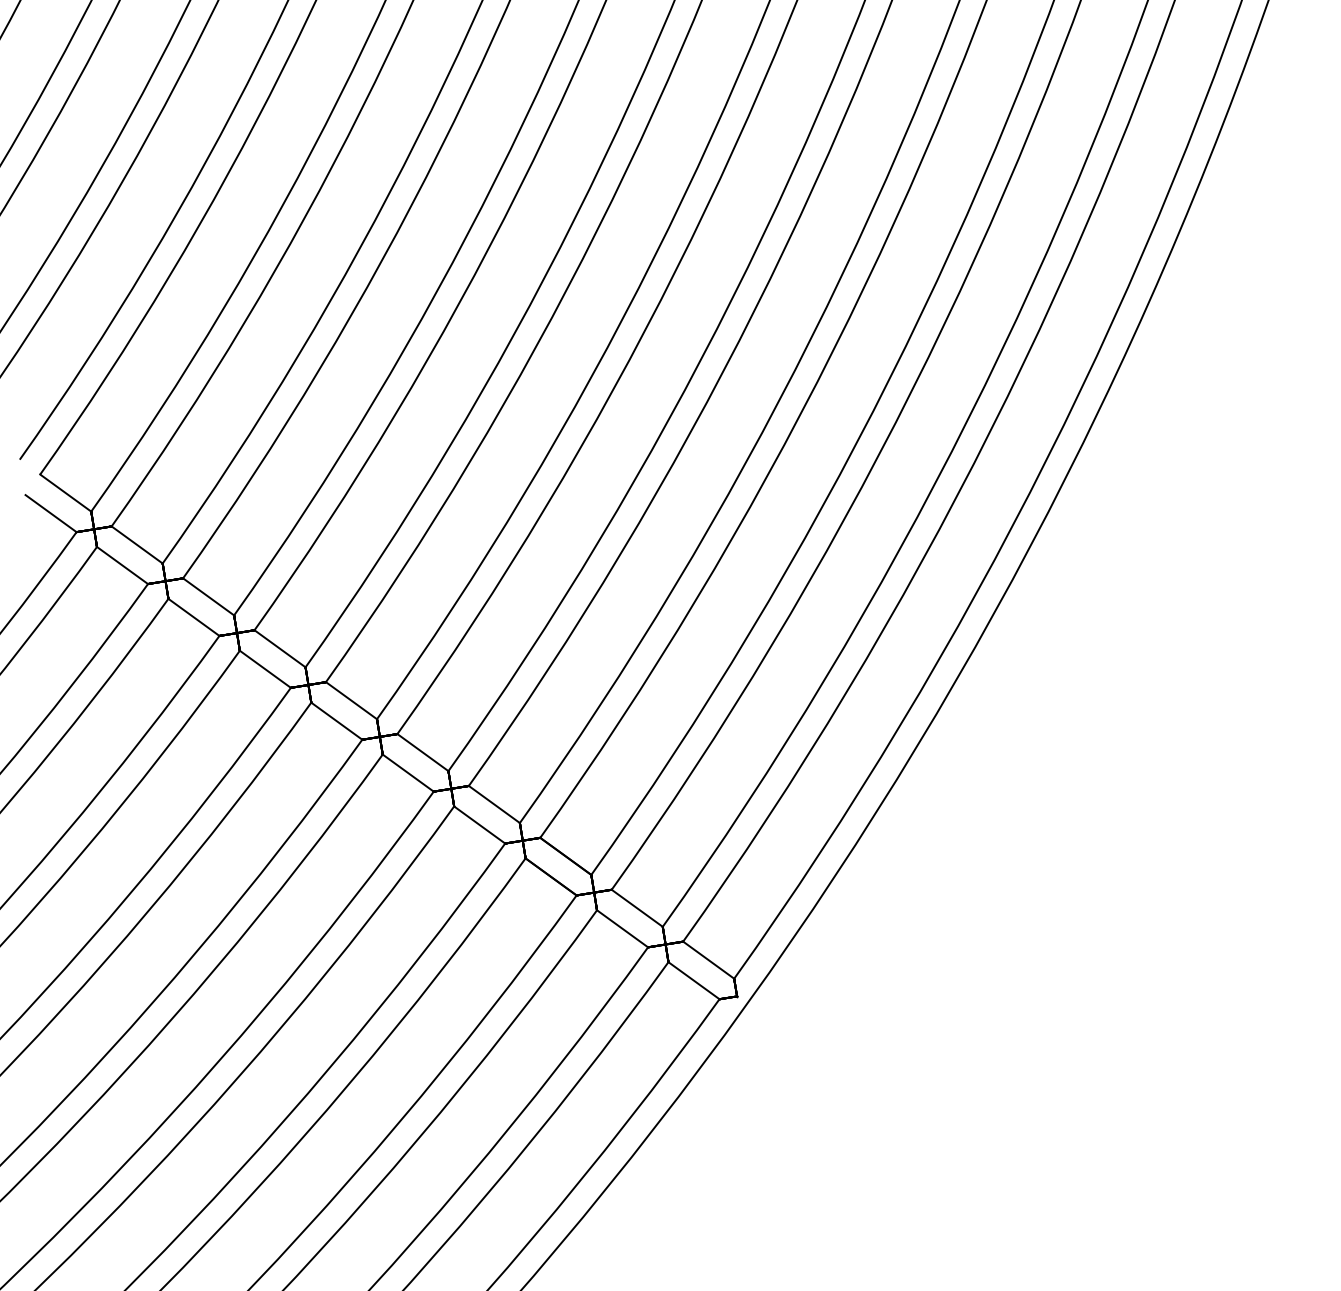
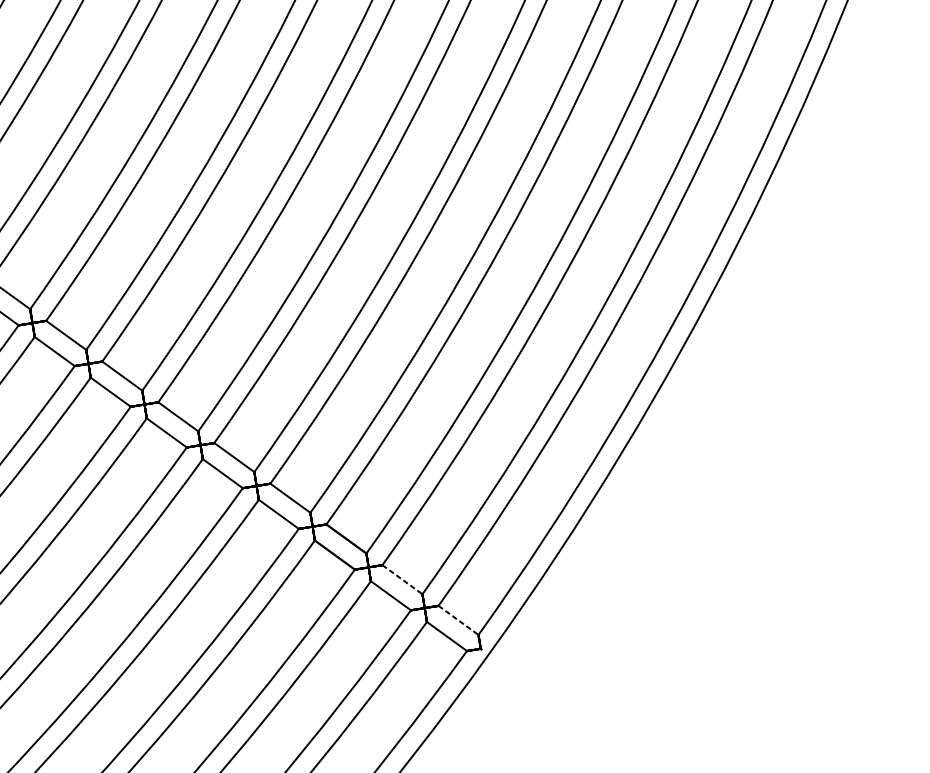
line: (637, 908) -> (402, 579), solid -> dashed
line: (708, 960) -> (458, 620), solid -> dashed

